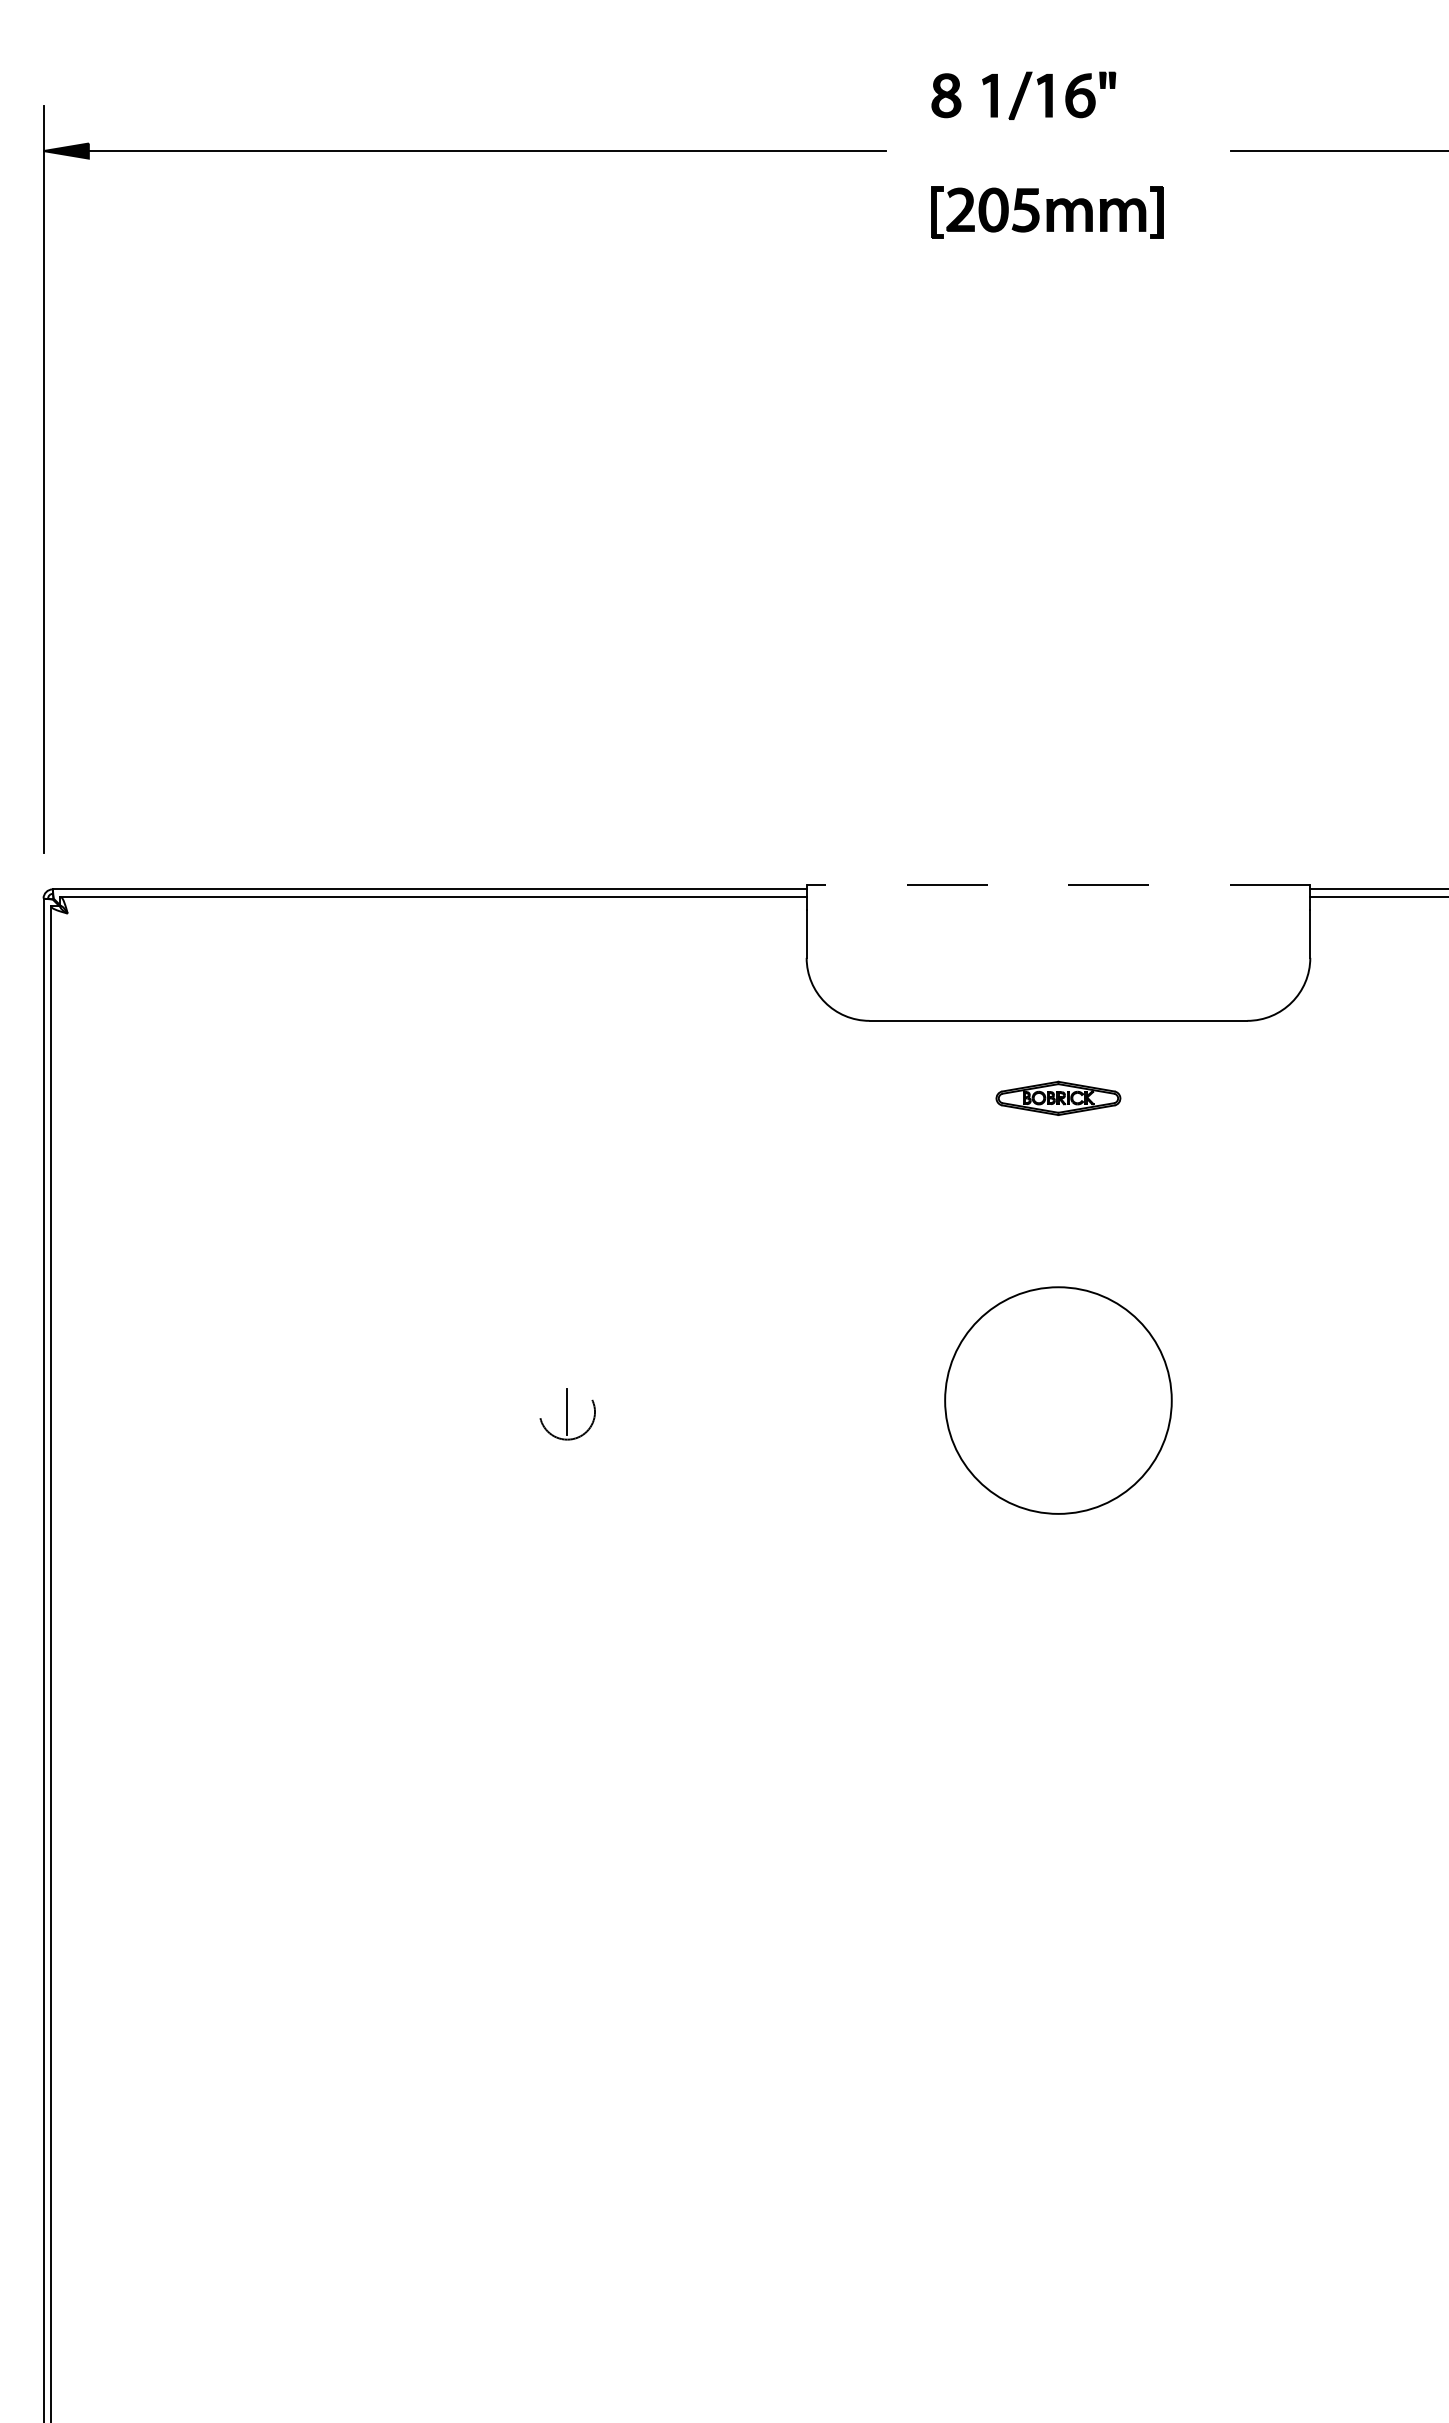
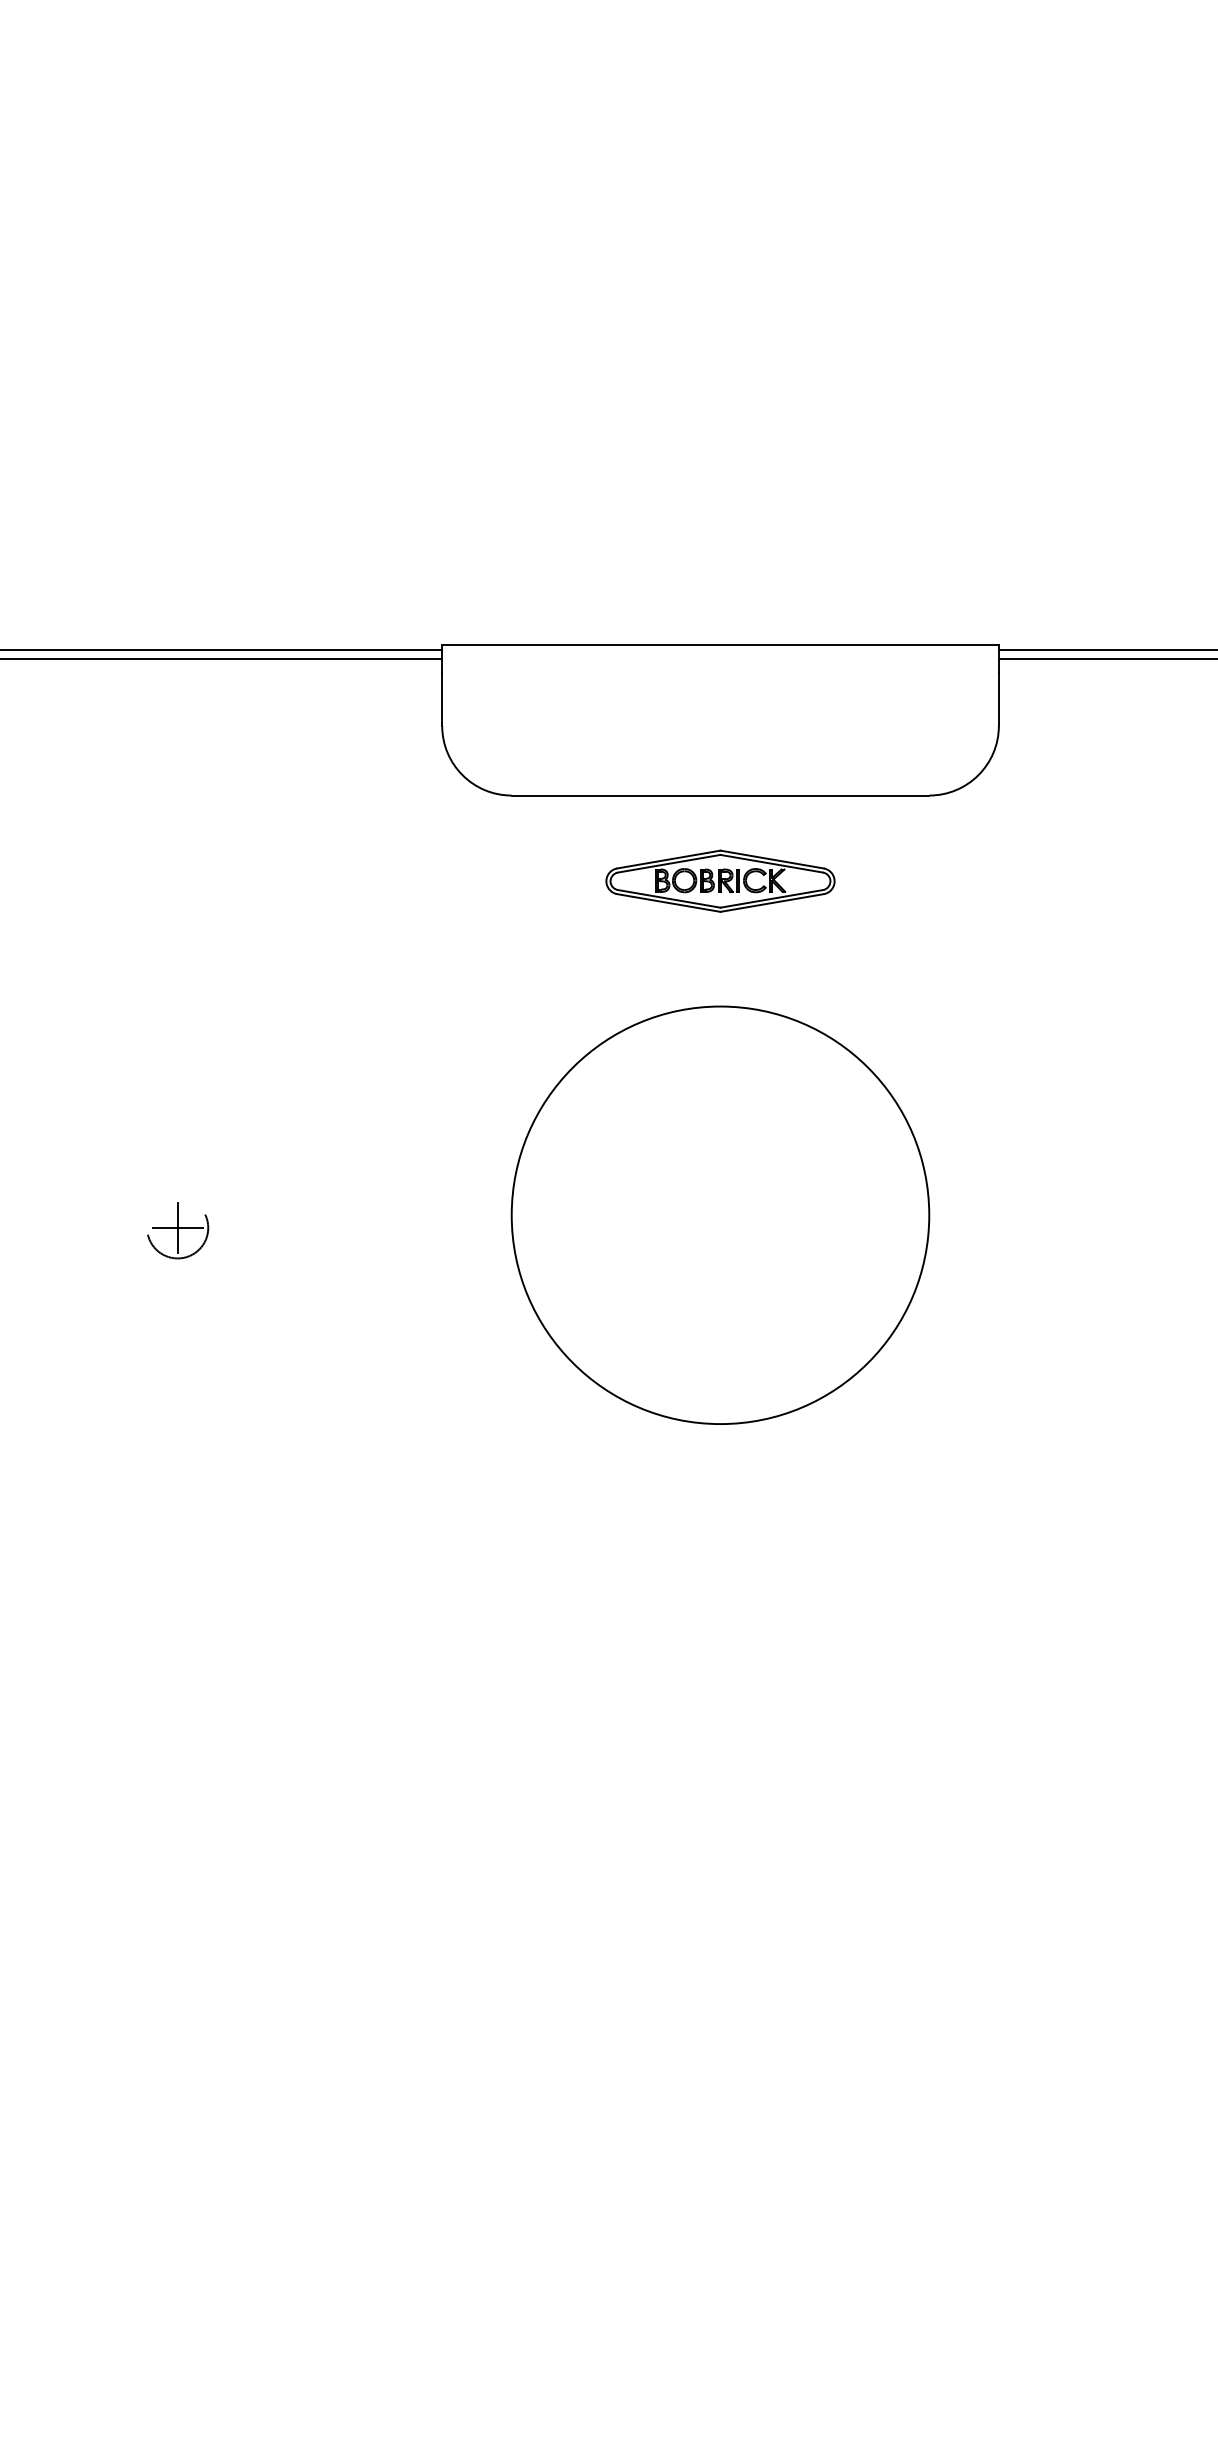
line: (1058, 884) -> (720, 644), dashed -> solid
part: (1058, 1098) -> (720, 881), size x1.67
circle: (1058, 1400) -> (720, 1215), size x1.67
line: (567, 1412) -> (177, 1228), added

